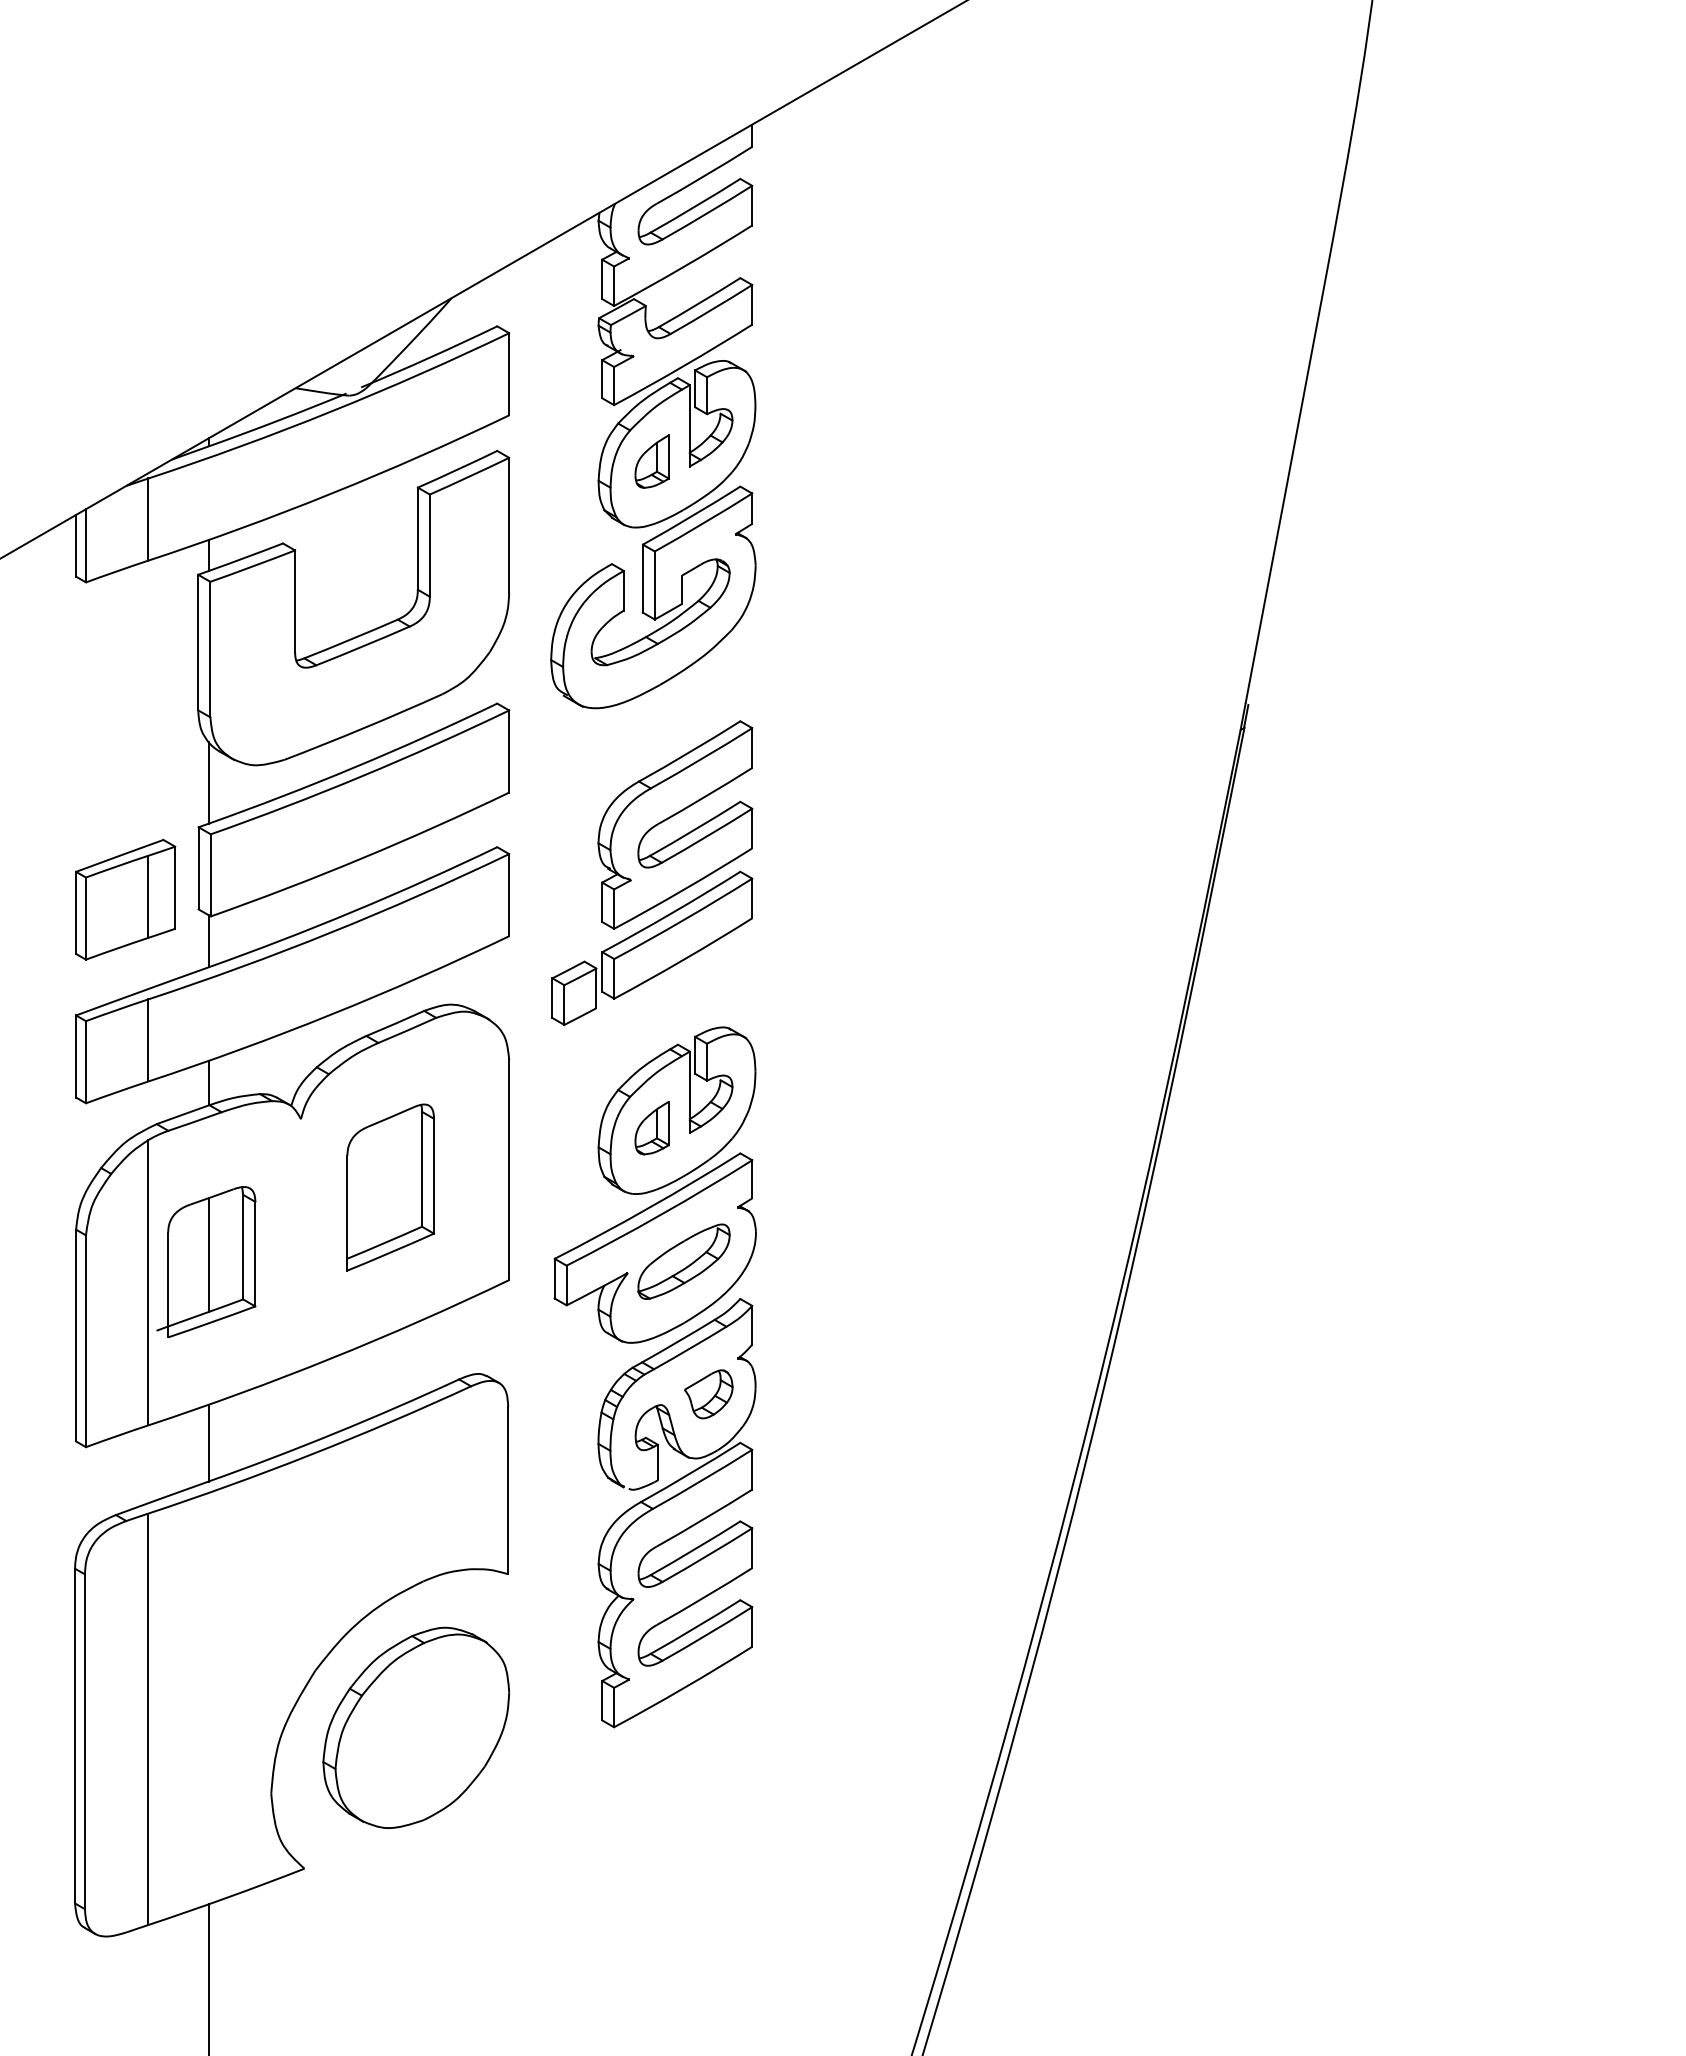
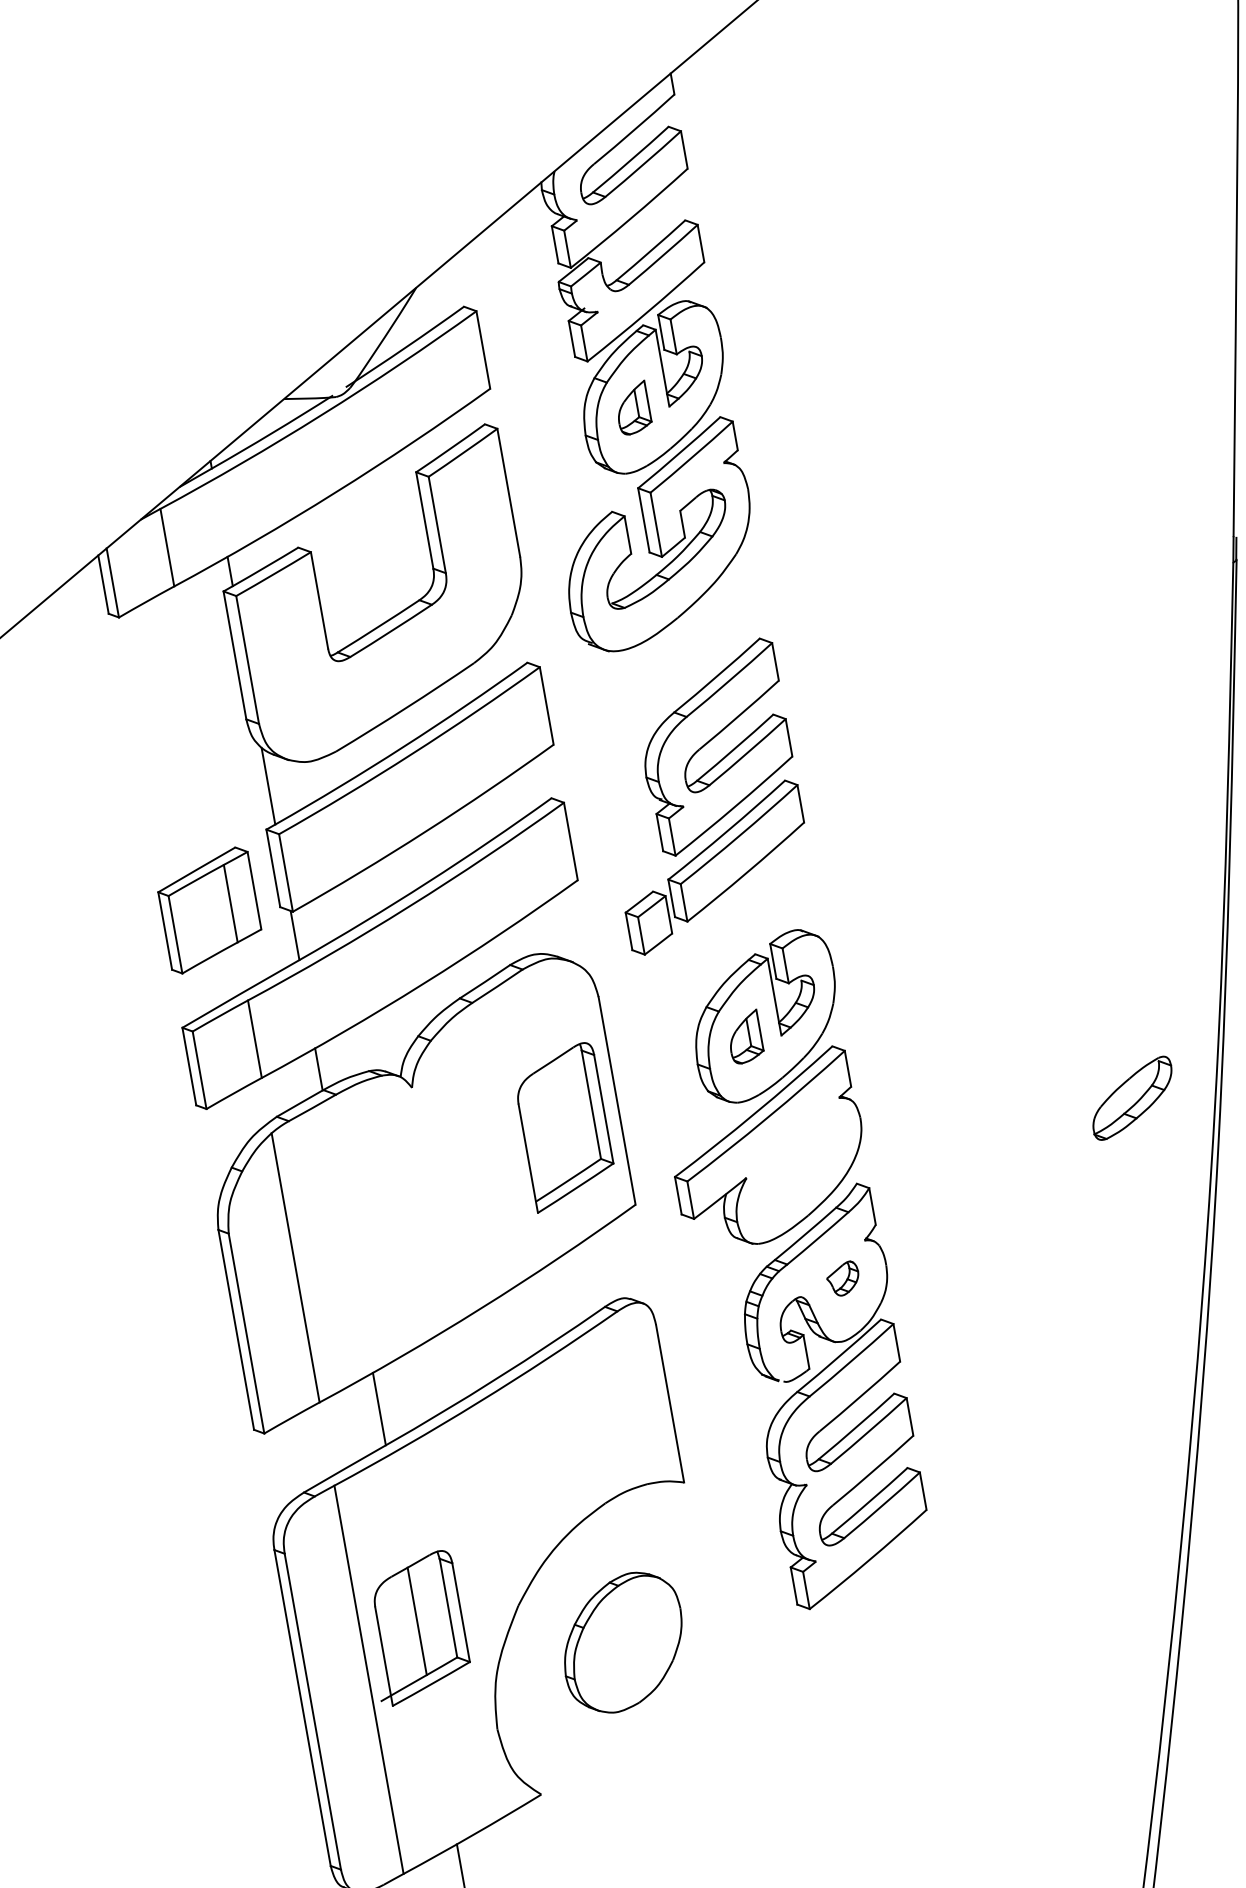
part: (390, 1187) -> (564, 1127), moved
part: (683, 1261) -> (1131, 1098), moved
part: (206, 1262) -> (416, 1628), moved
part: (708, 1394) -> (842, 1279), size x0.7
part: (416, 1727) -> (623, 1642), size x0.7

